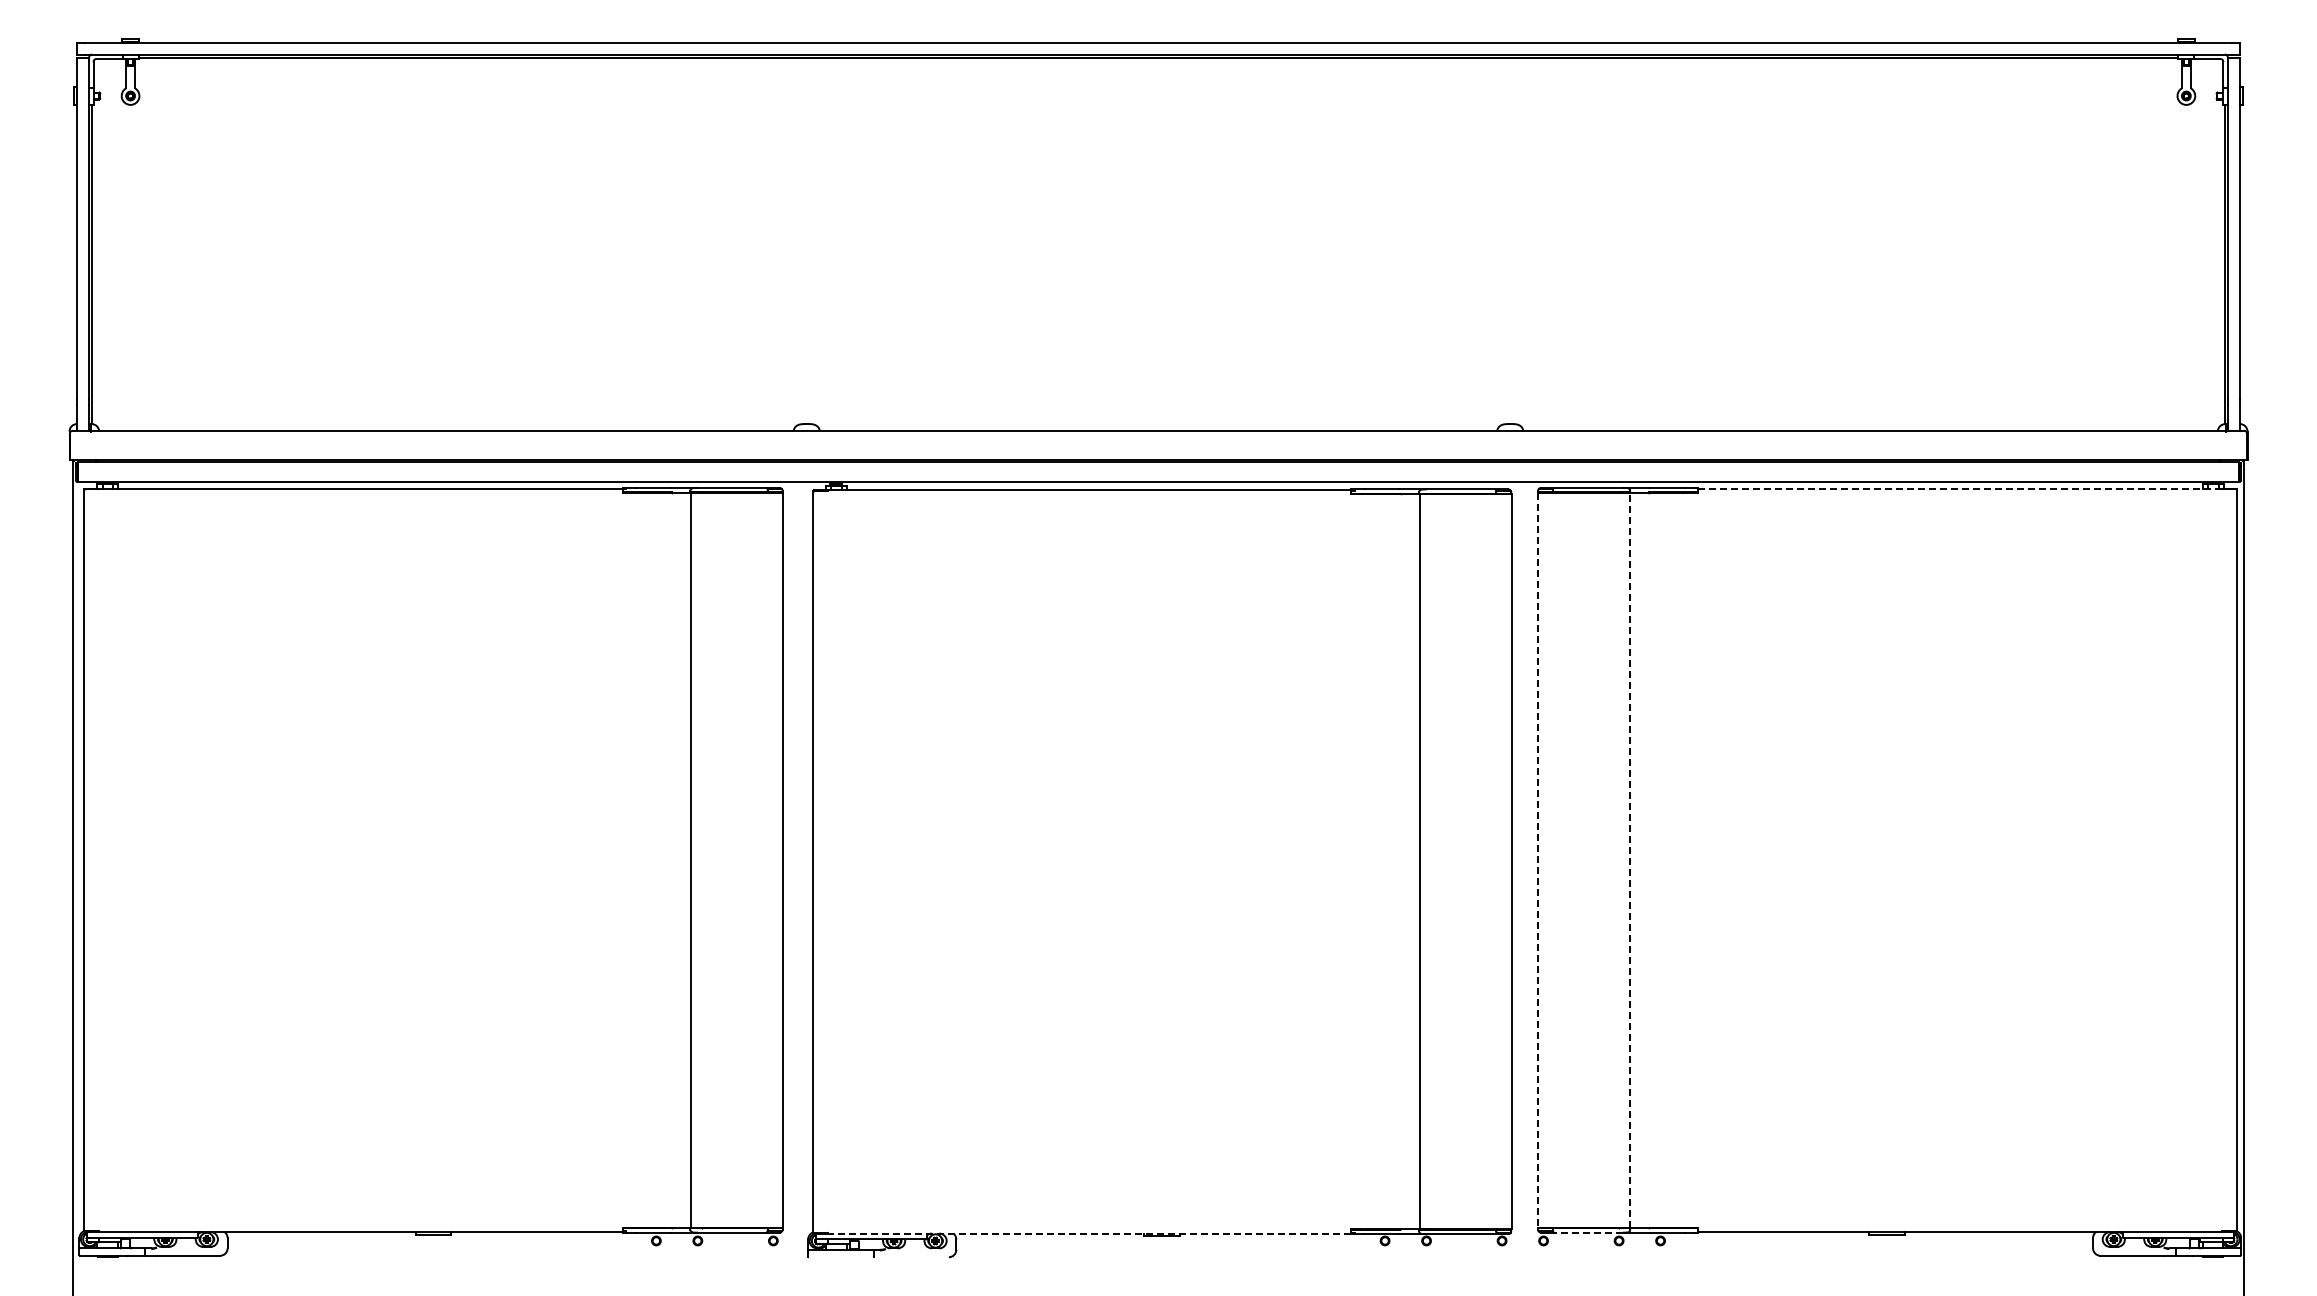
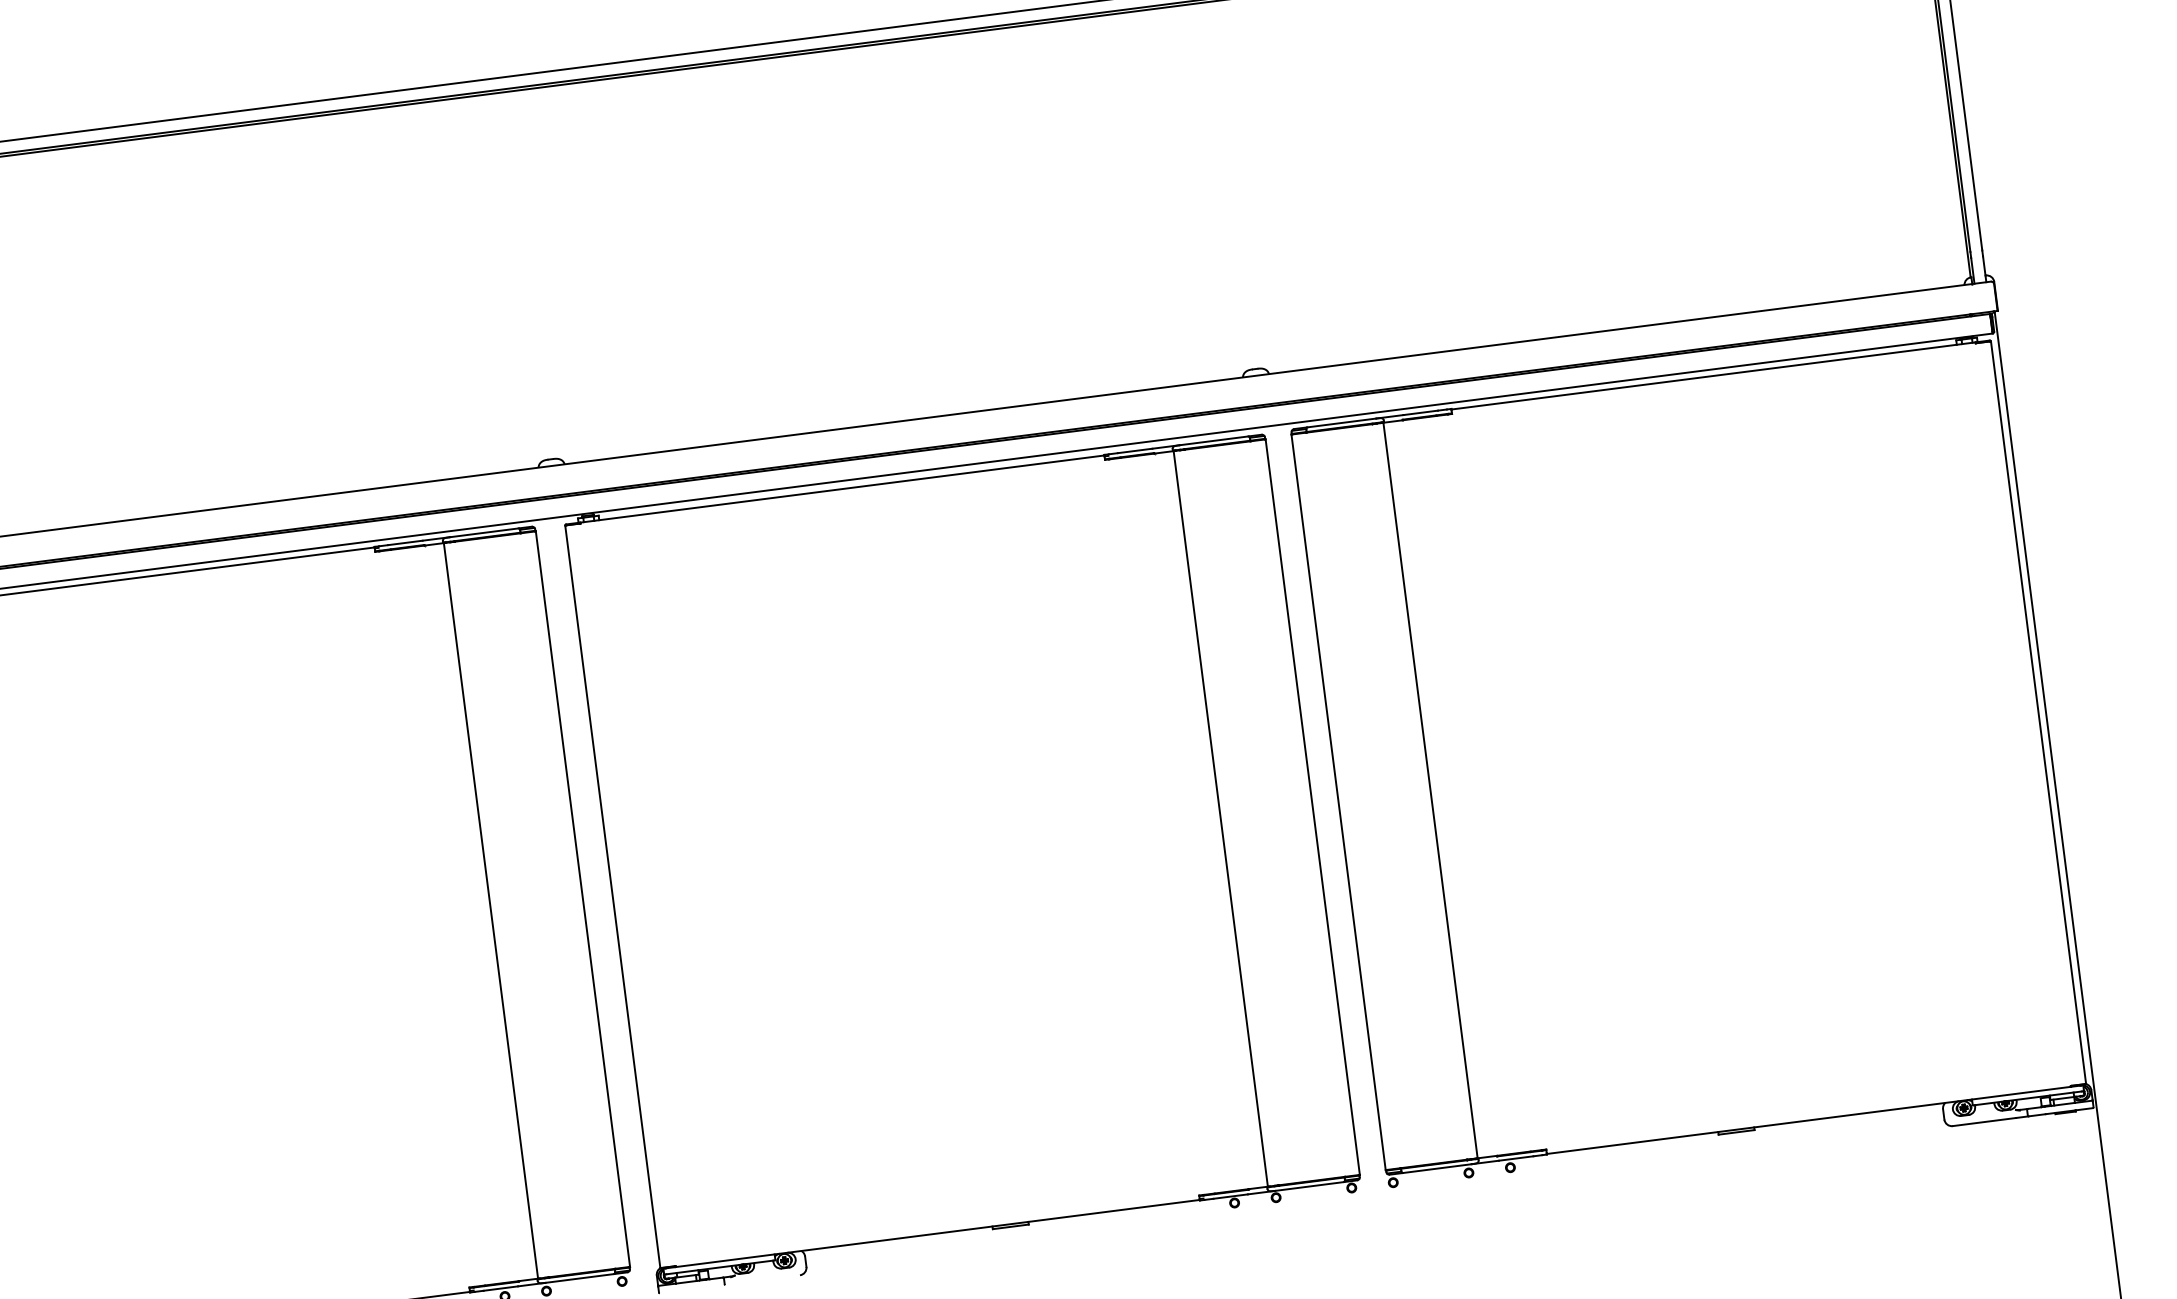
line: (1959, 488) -> (1713, 375), dashed -> solid
line: (1629, 859) -> (1430, 789), dashed -> solid
line: (1537, 860) -> (1338, 802), dashed -> solid
line: (1587, 1232) -> (1436, 1168), dashed -> solid
line: (1089, 1233) -> (937, 1233), dashed -> solid

